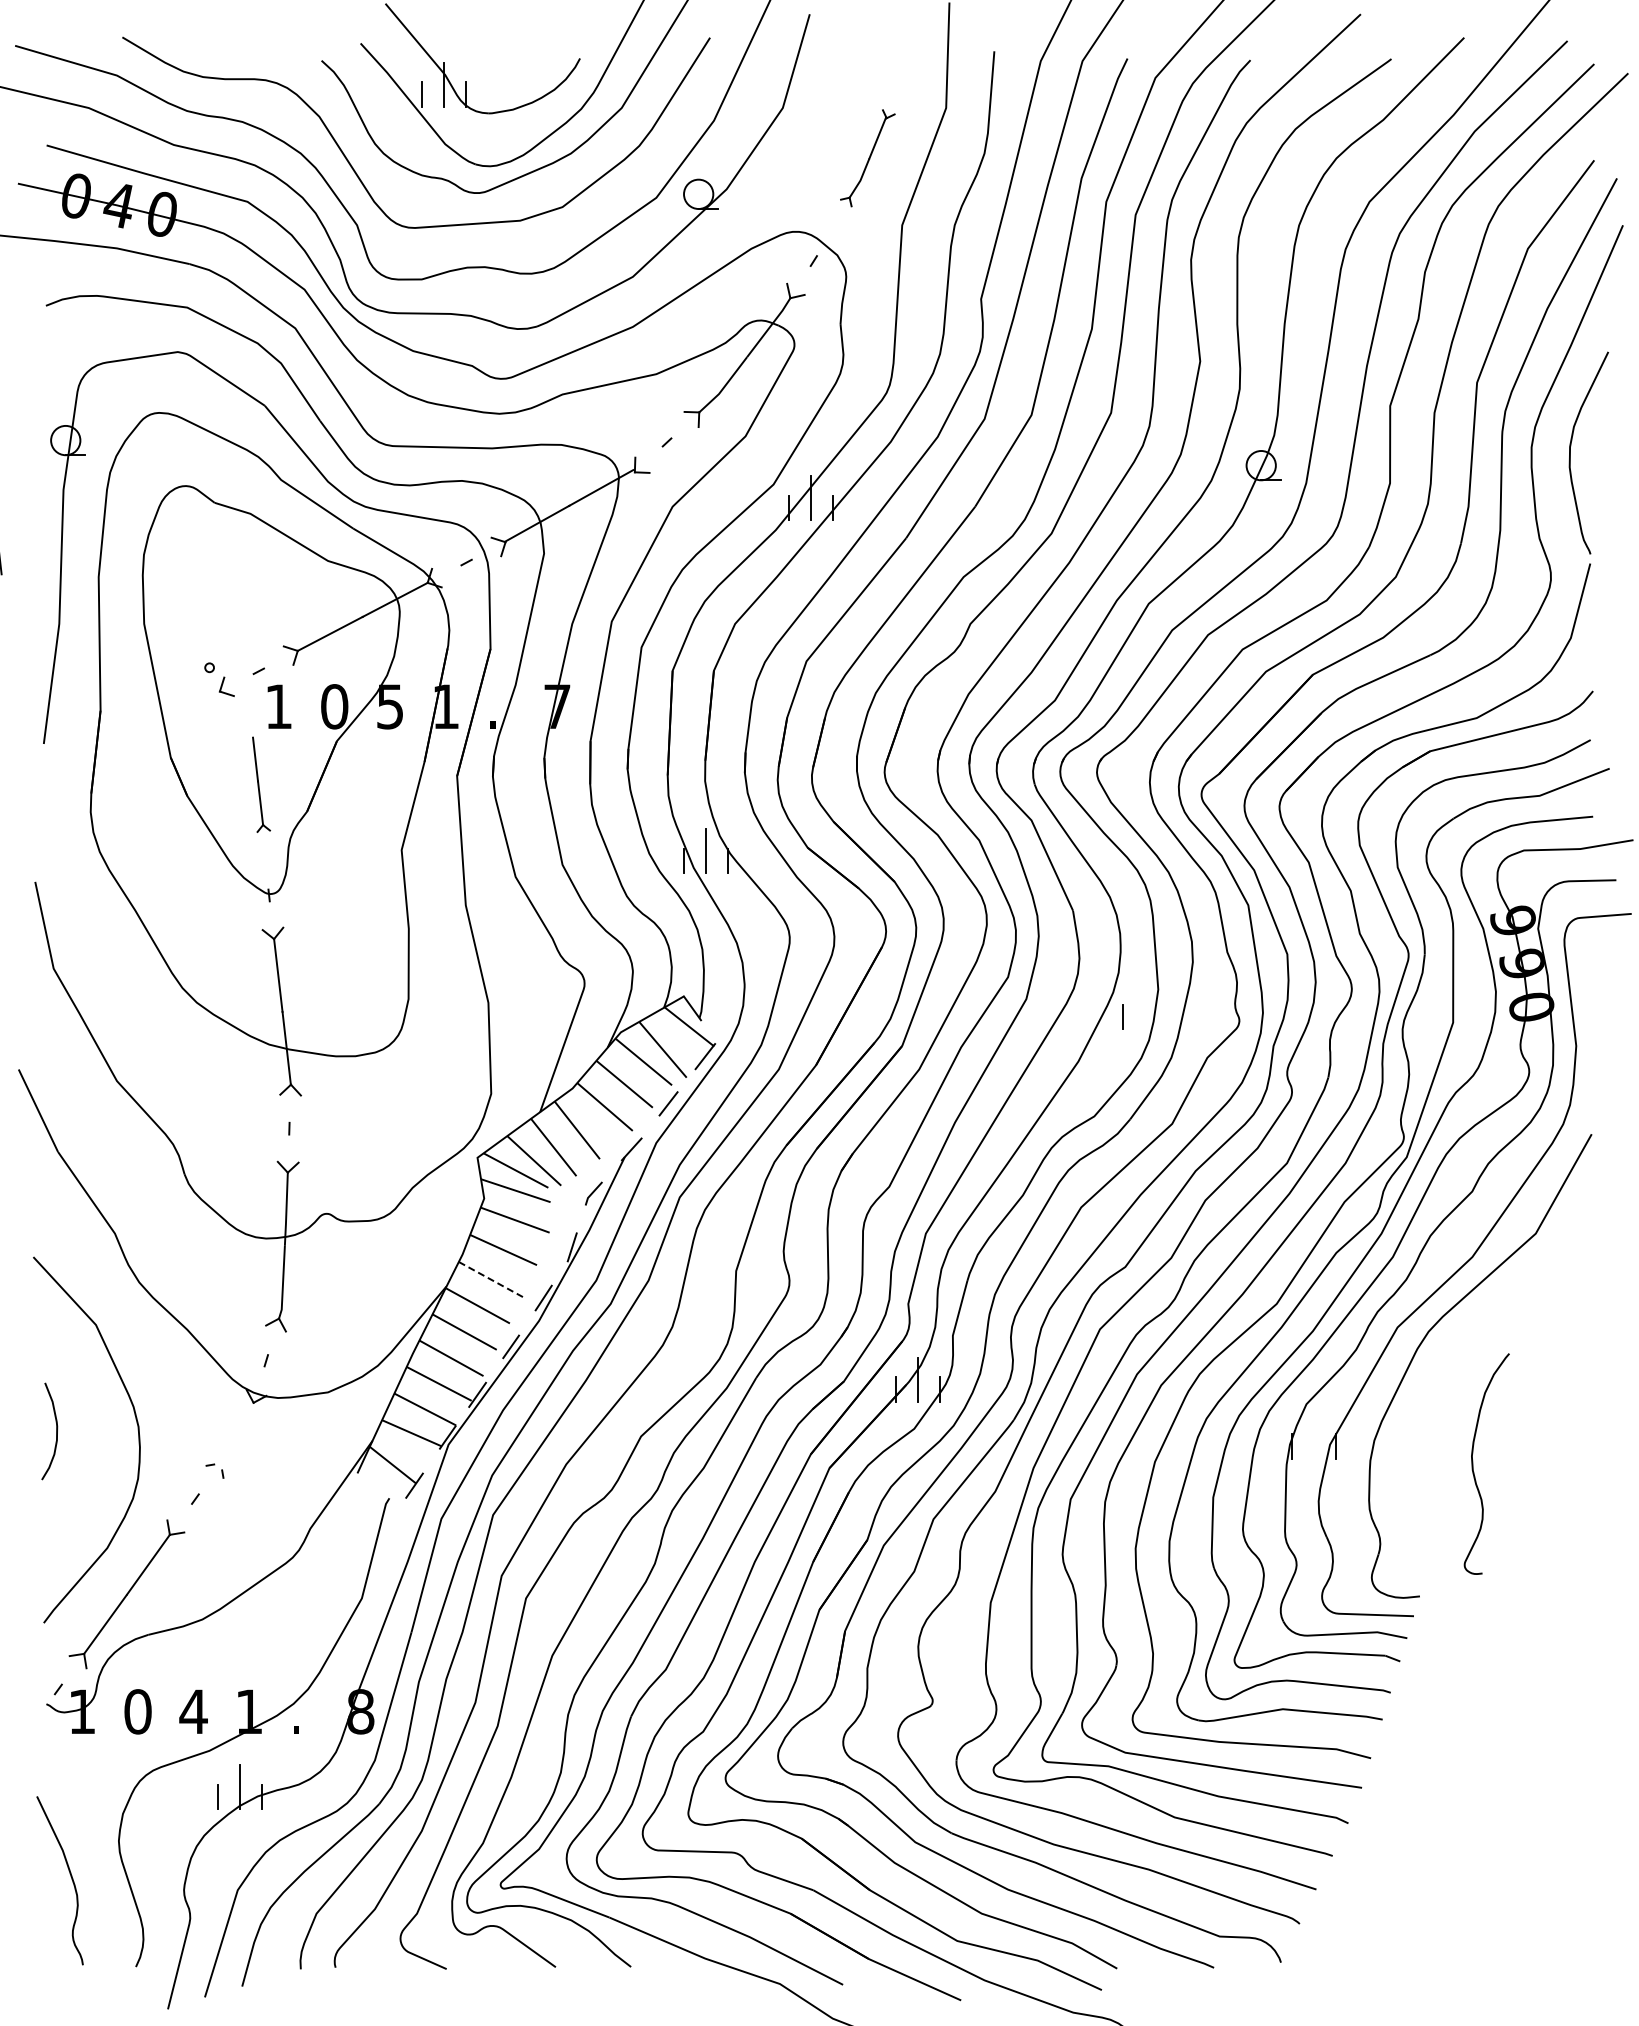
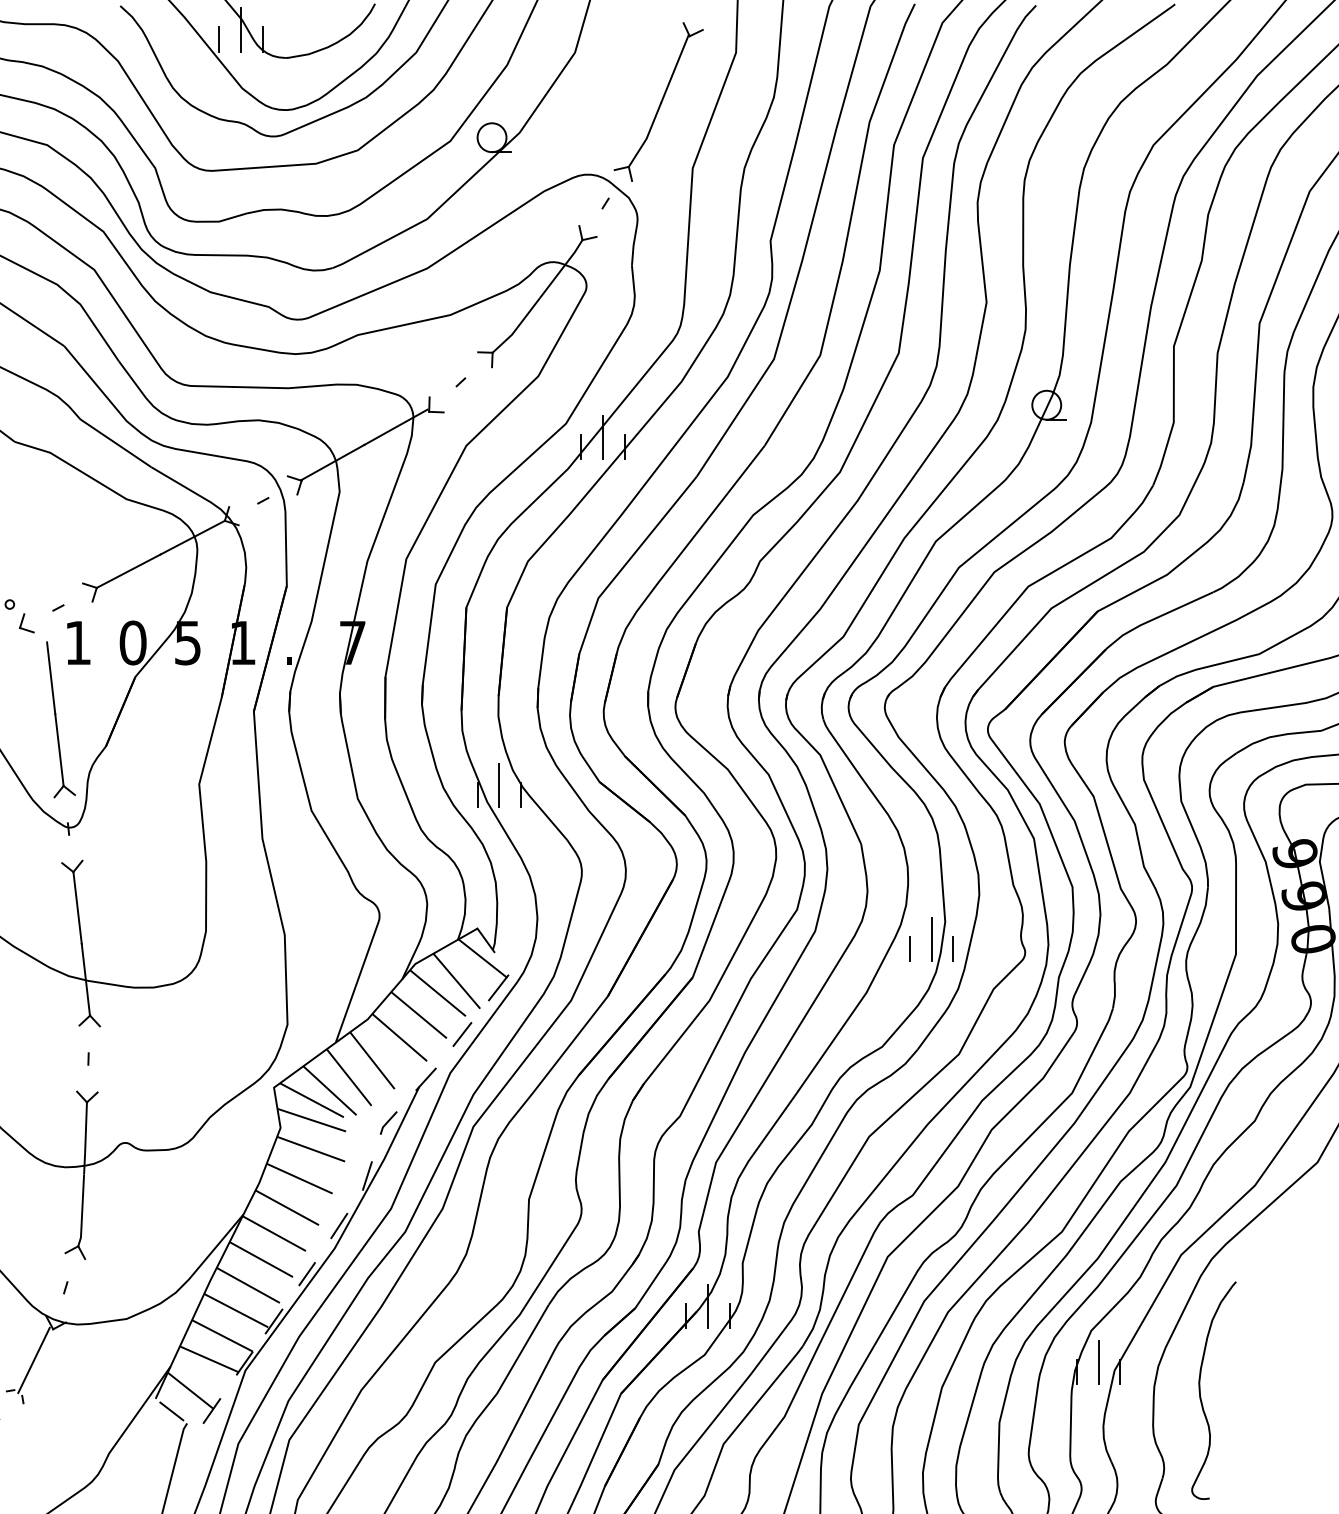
part: (867, 158) -> (658, 102), size x1.67
part: (261, 784) -> (61, 719), size x1.67
line: (1144, 1007) -> (931, 939), added
line: (1166, 1016) -> (953, 948), added
line: (491, 1279) -> (287, 1207), dashed -> solid
line: (234, 1434) -> (34, 1360), added
line: (1313, 1436) -> (1098, 1362), added
curve: (1473, 1463) -> (1200, 1390), moved
line: (373, 1486) -> (171, 1411), added

